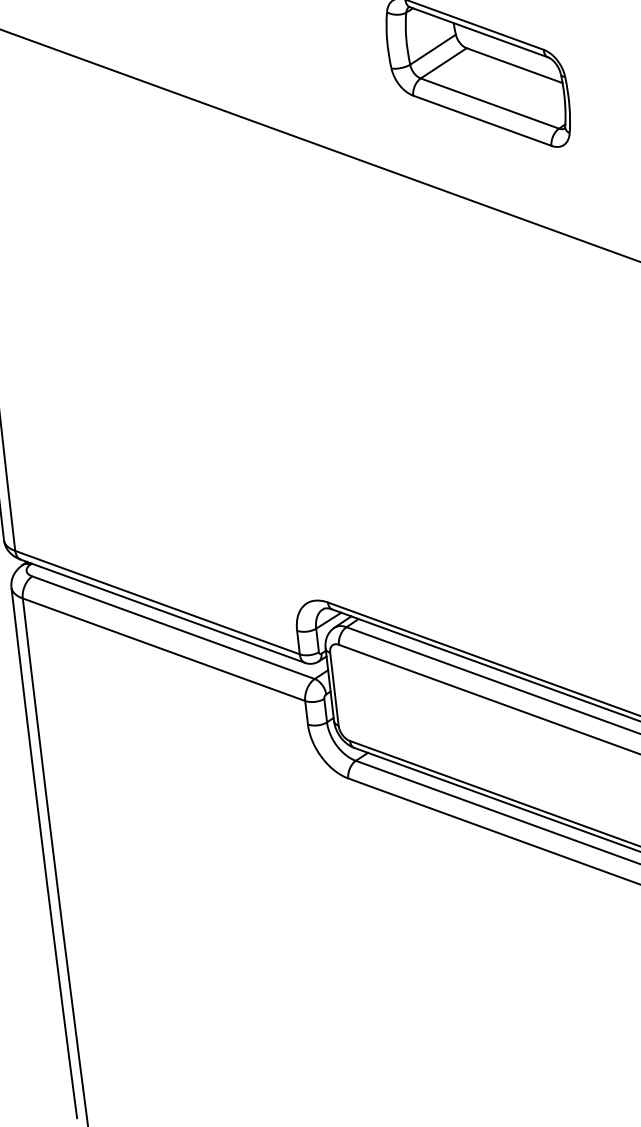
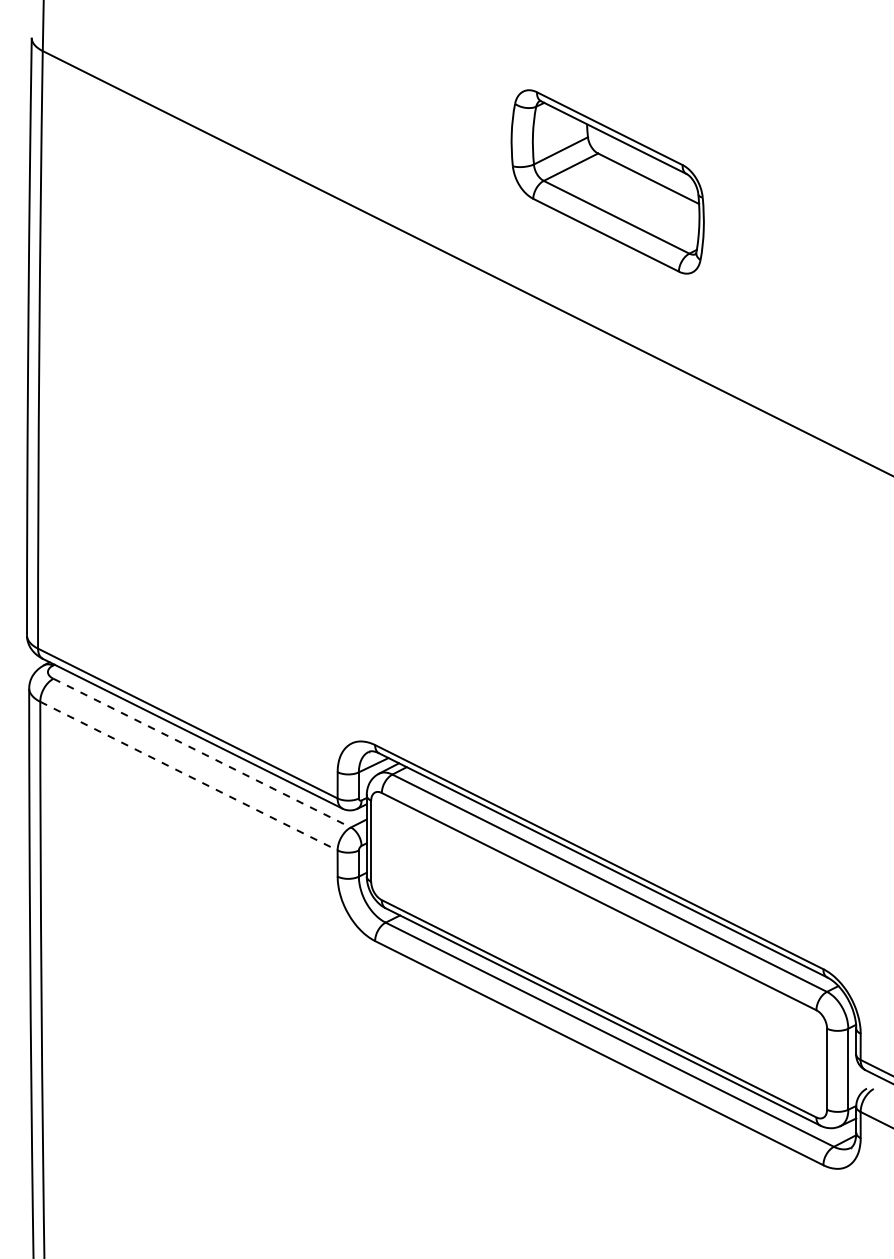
line: (173, 627) -> (202, 753), solid -> dashed
line: (164, 649) -> (189, 776), solid -> dashed

